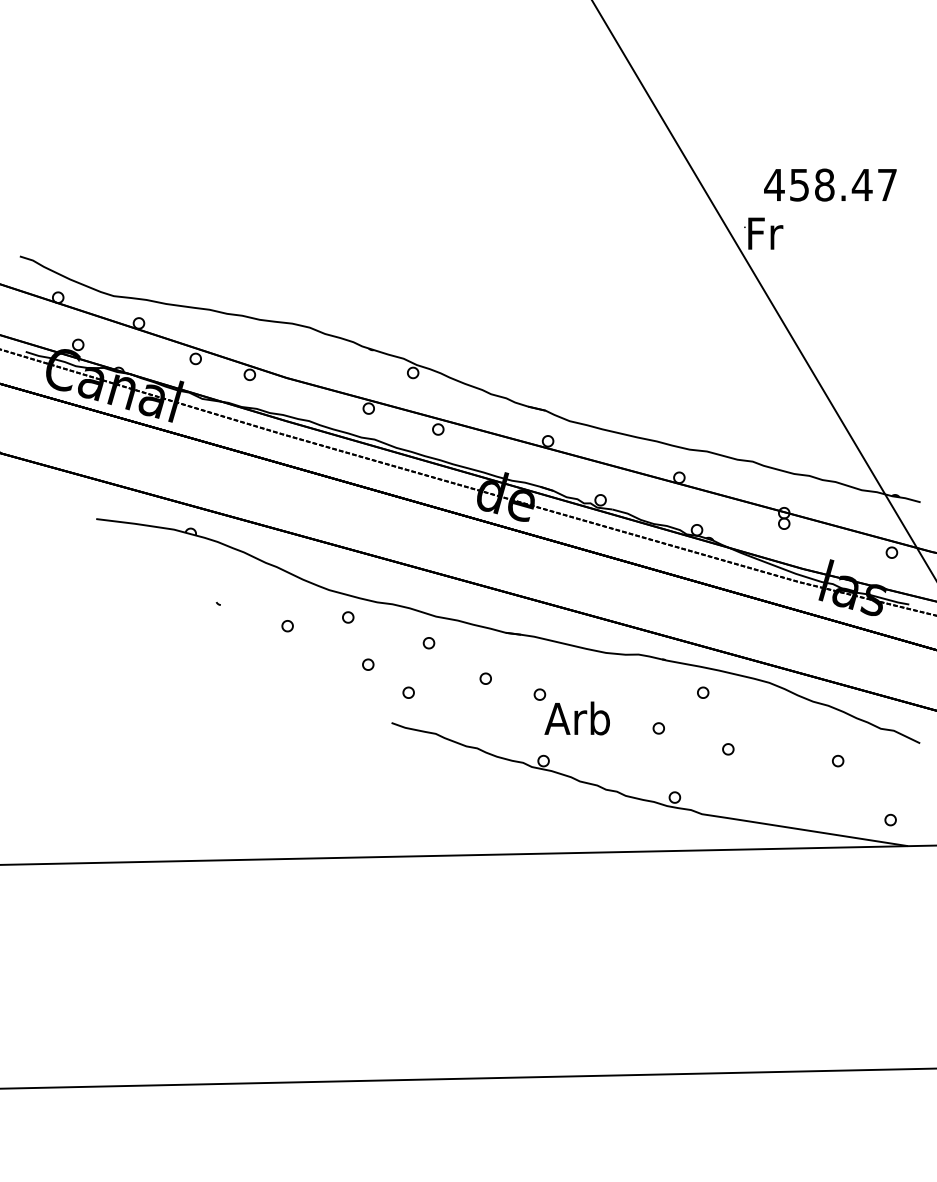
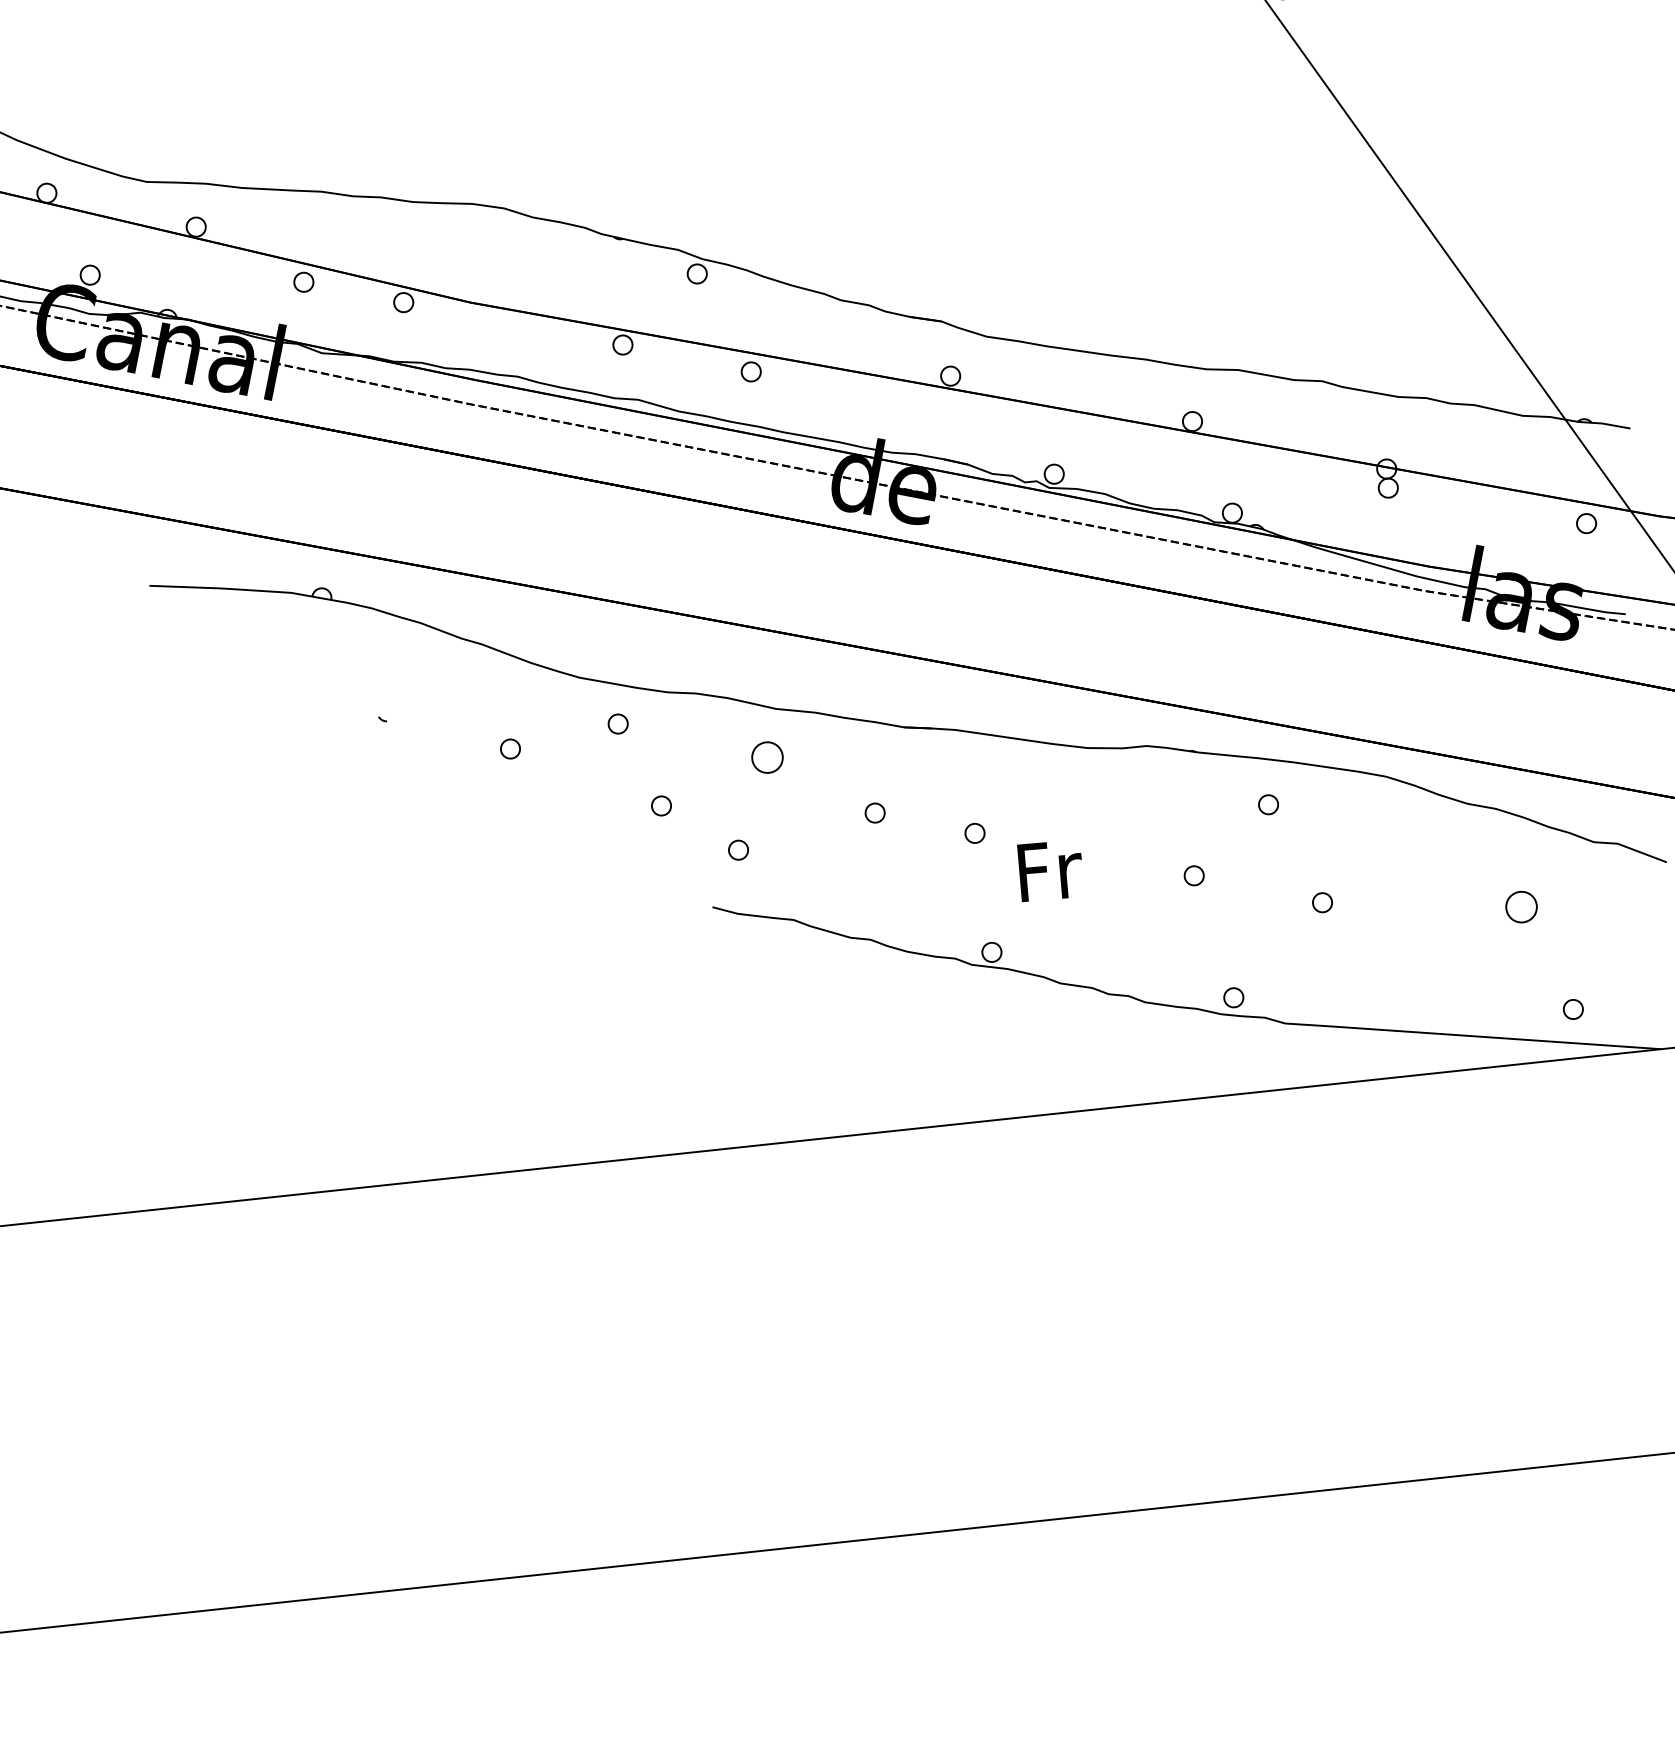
part: (428, 643) -> (766, 758), size x1.6
text: (576, 718) -> (1044, 870), Arb -> Fr
part: (838, 760) -> (1522, 905), size x1.6
part: (890, 819) -> (1573, 1008), moved

